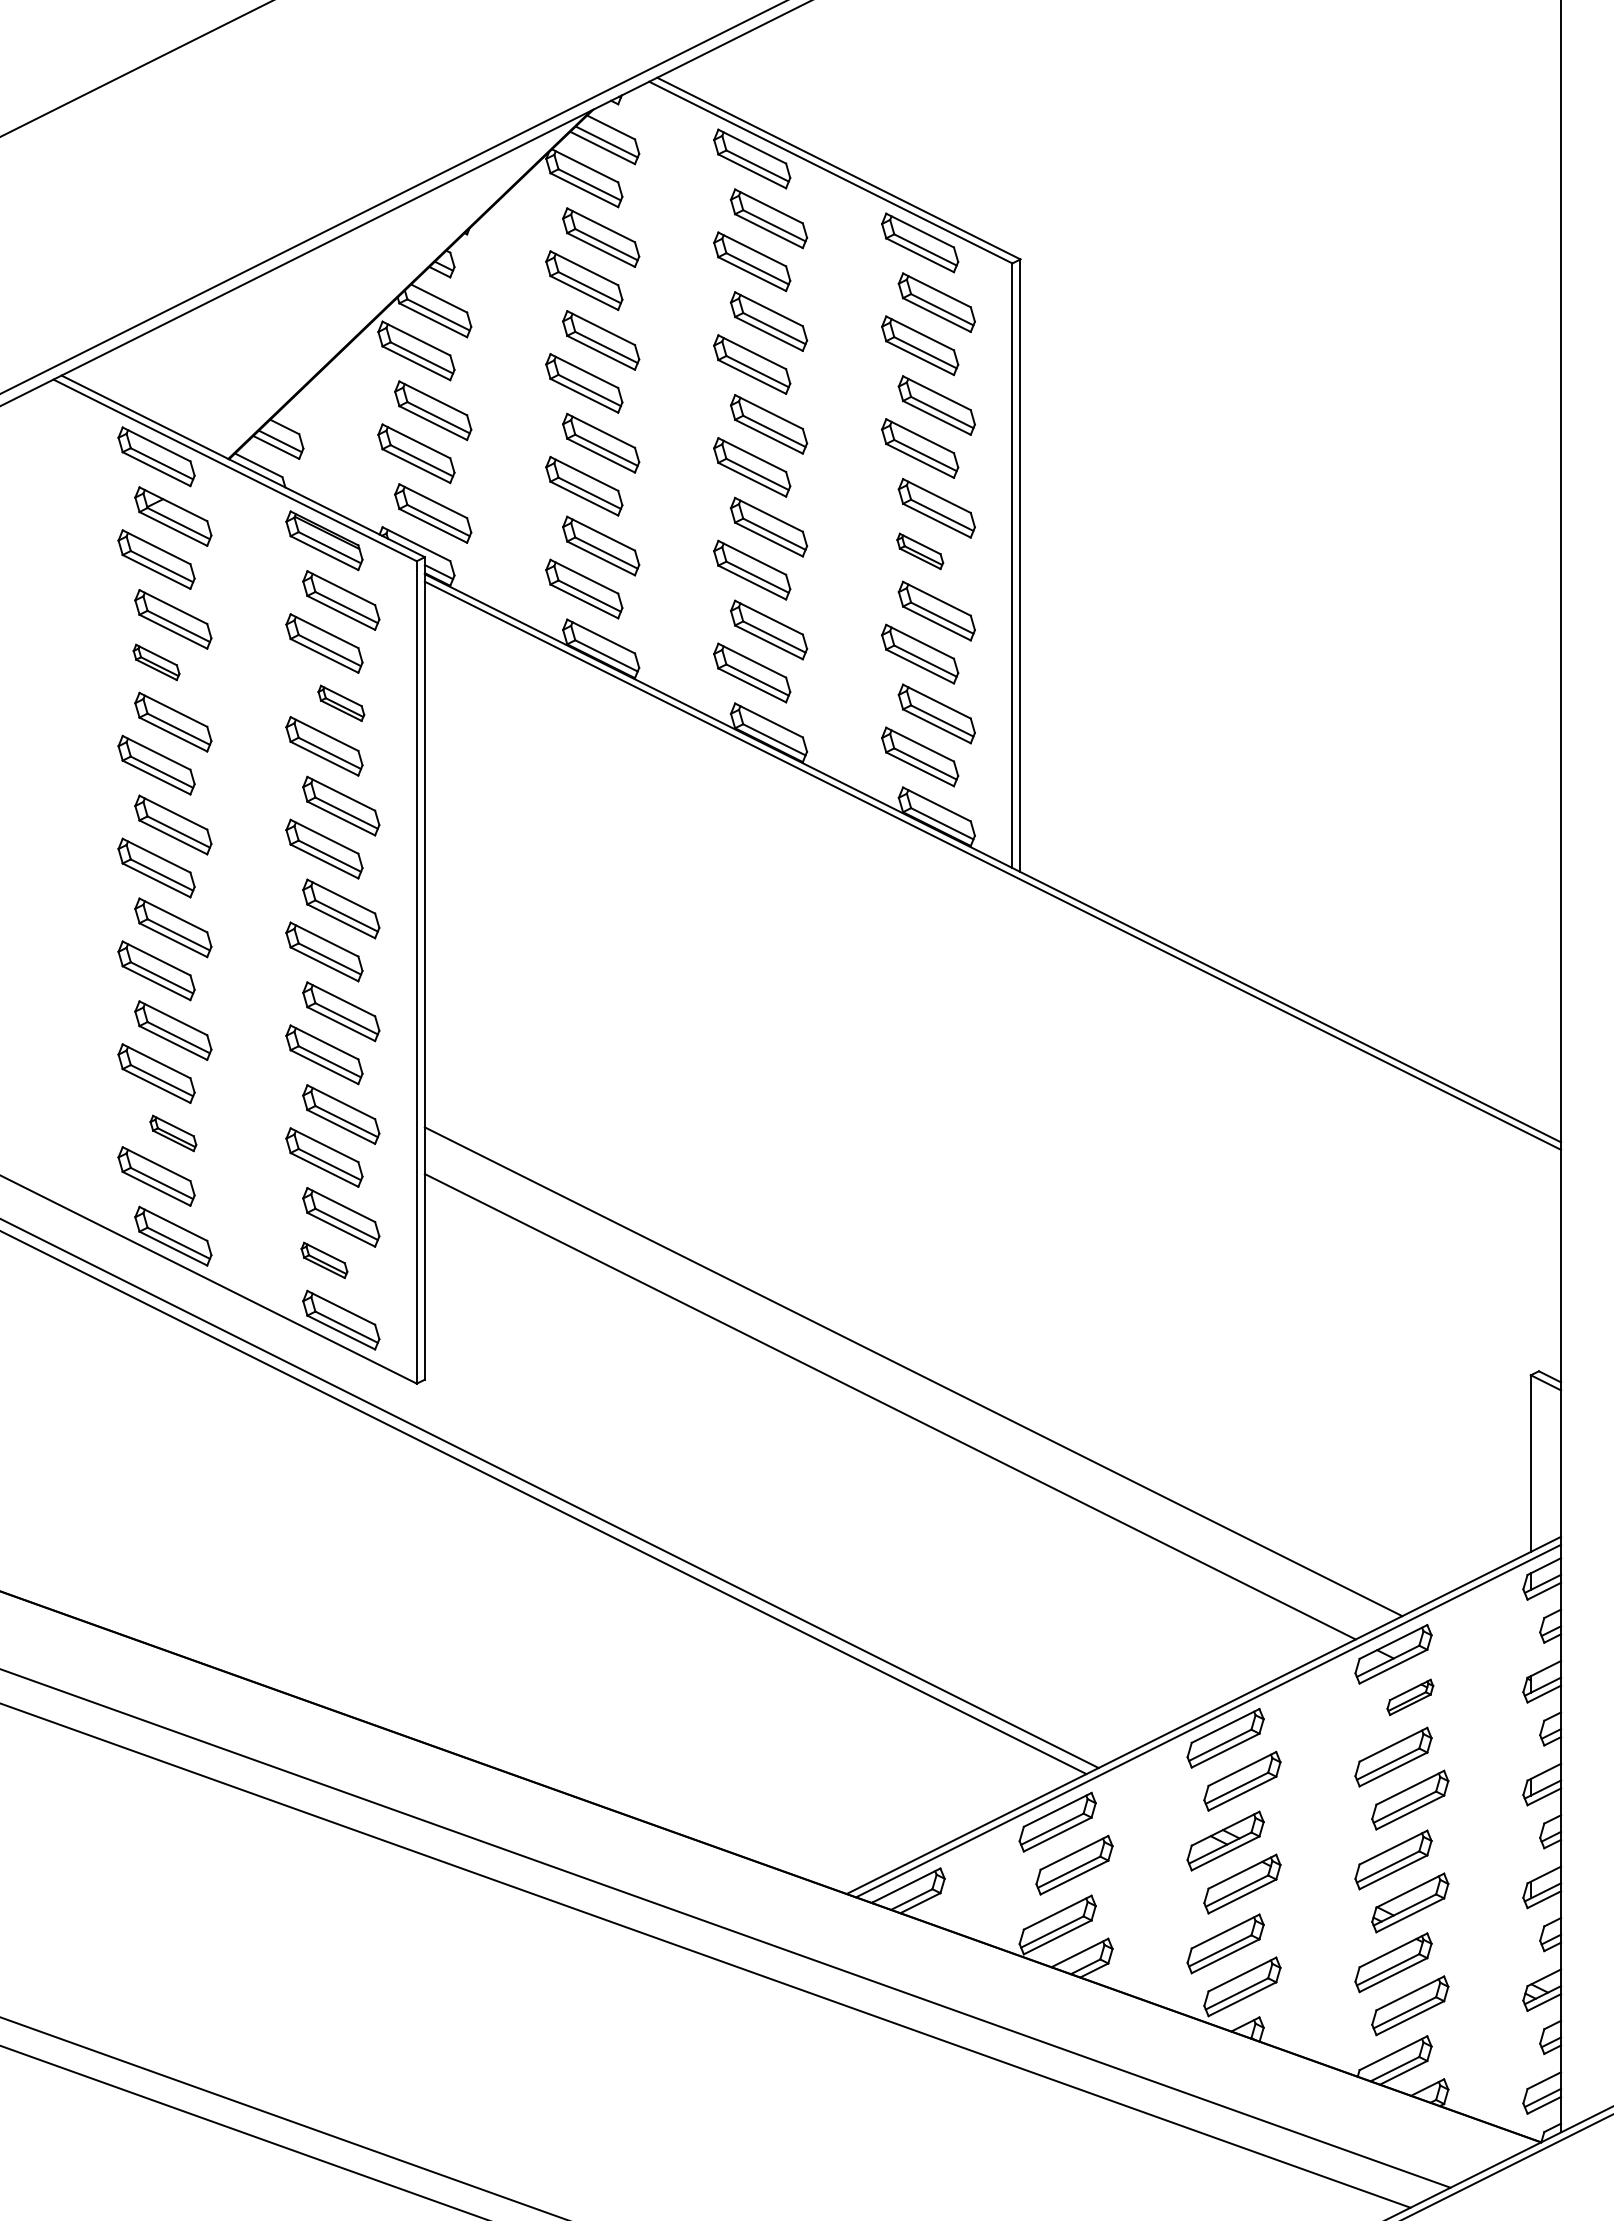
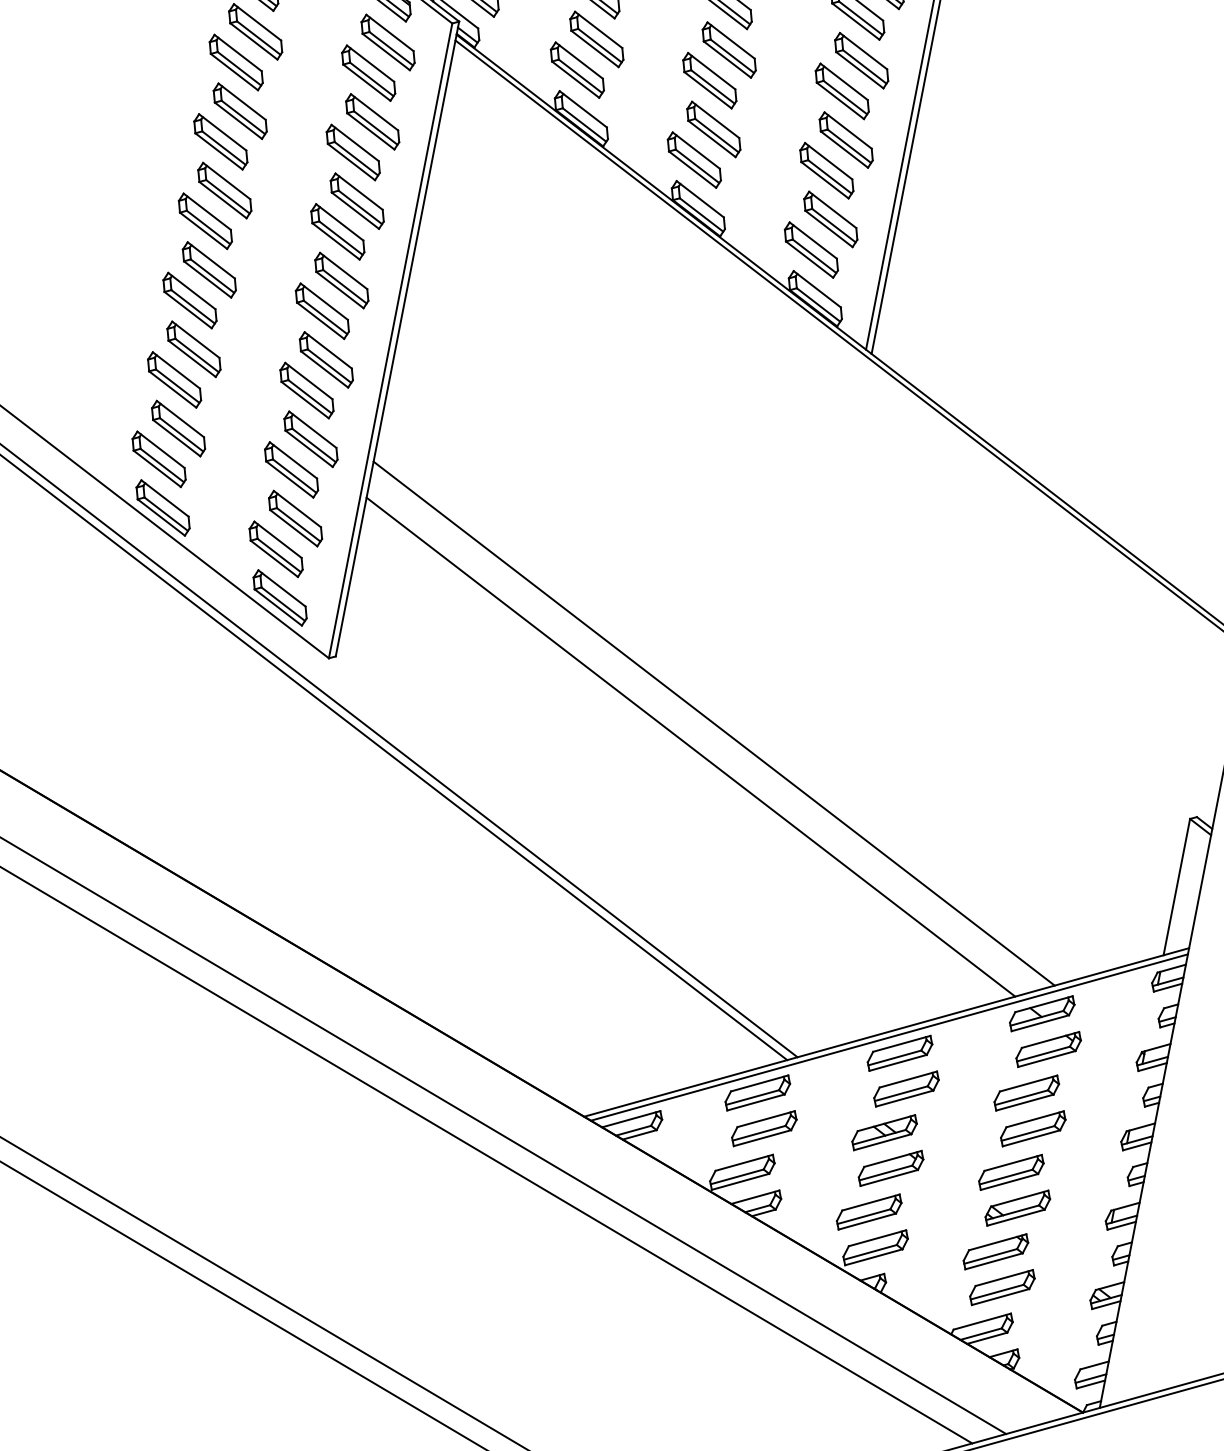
part: (920, 551) -> (842, 91), size x1.67
part: (156, 662) -> (236, 62), size x1.67
part: (341, 703) -> (372, 122), size x1.67
part: (173, 1133) -> (178, 428), size x1.67
part: (324, 1260) -> (276, 549), size x1.67
part: (1410, 1697) -> (1048, 1049), size x1.67

